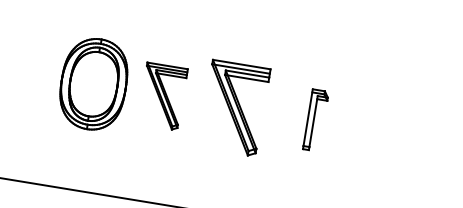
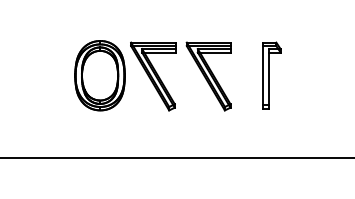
part: (162, 96) -> (153, 76), size x1.43
part: (315, 120) -> (271, 75), size x1.43

